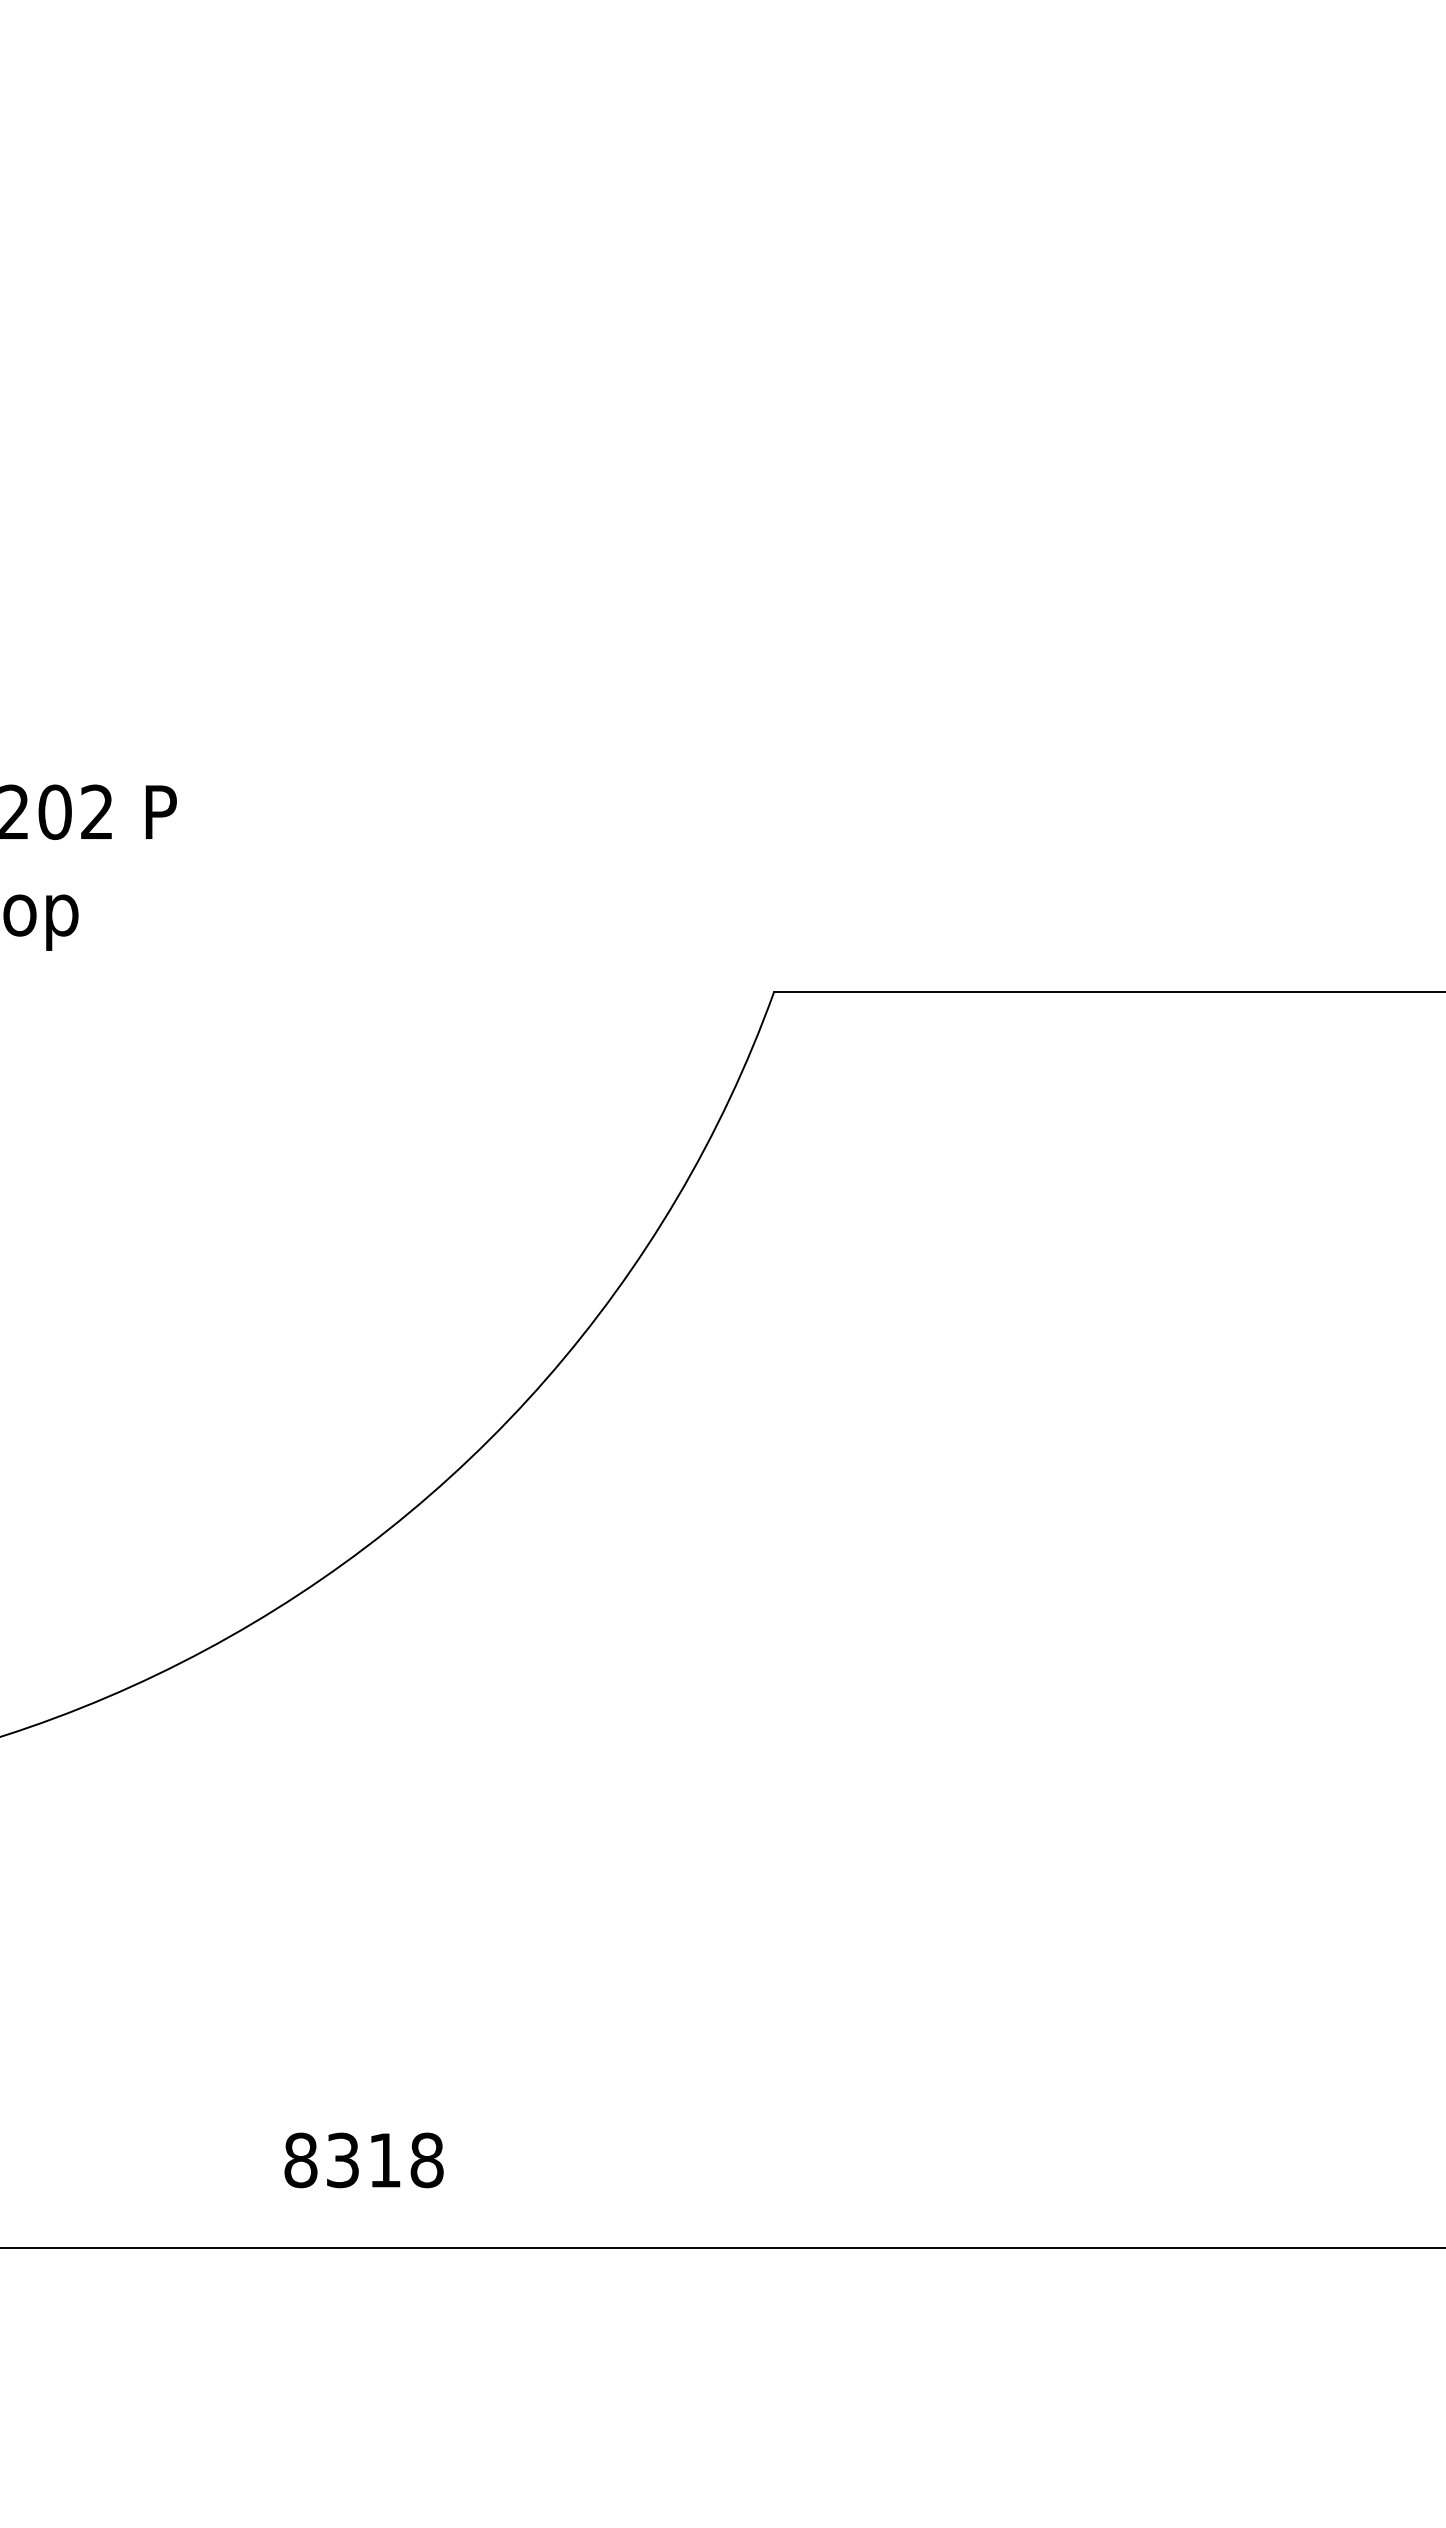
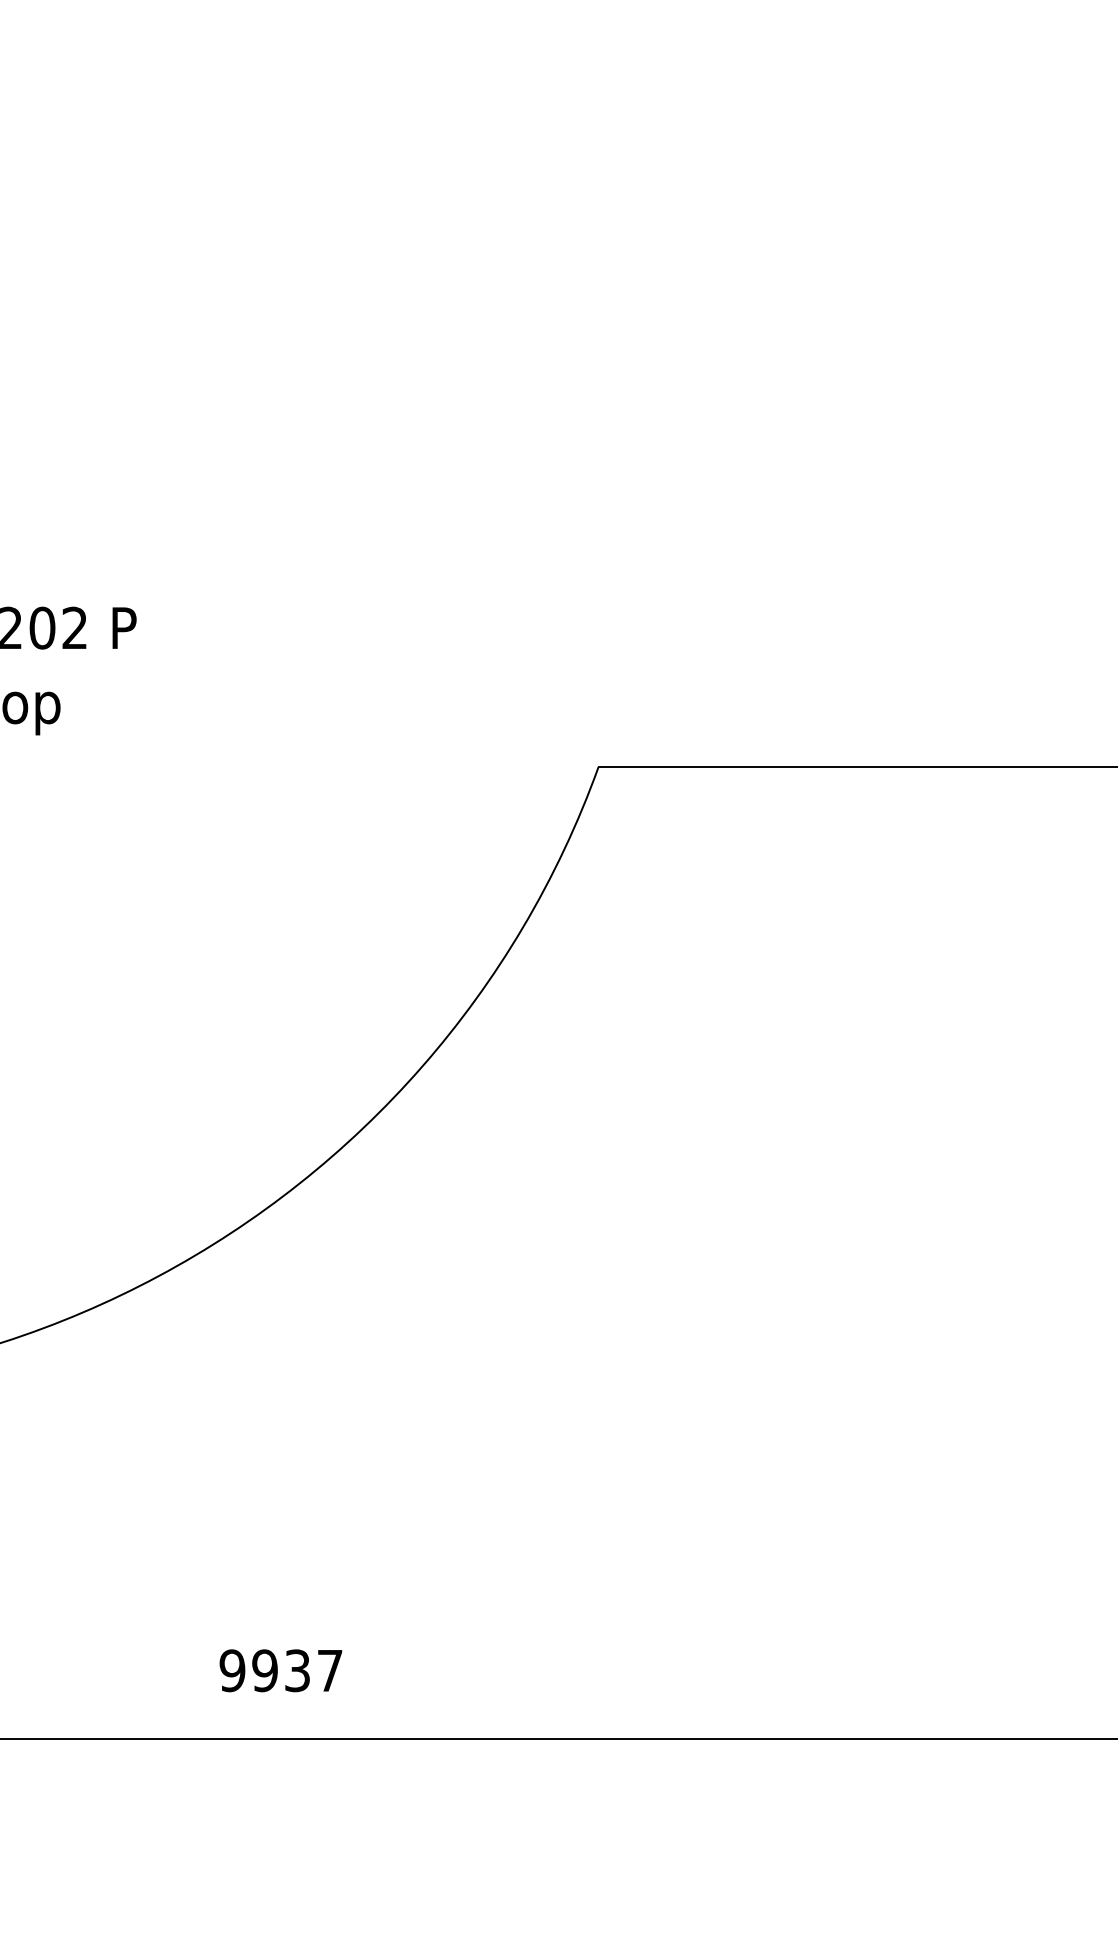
text: (363, 2160) -> (280, 1670), 8318 -> 9937

